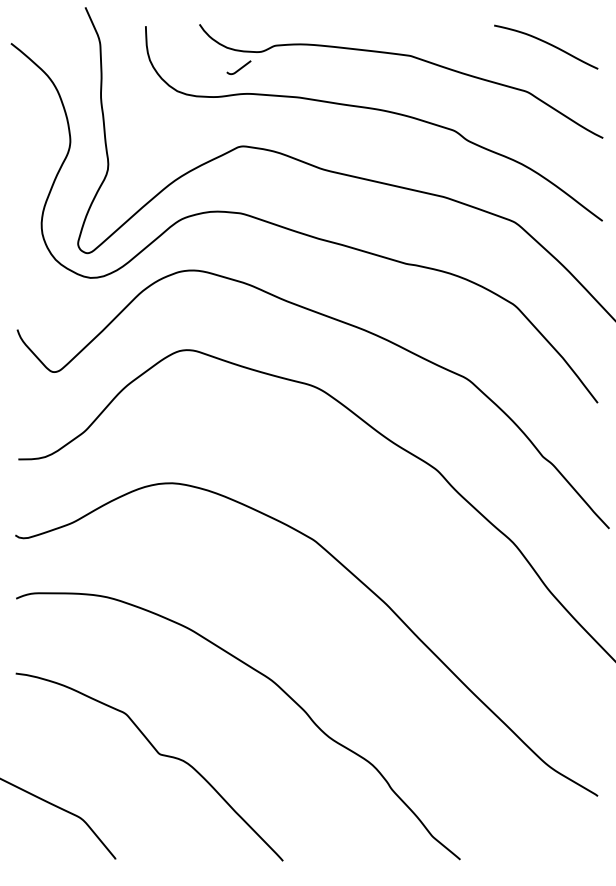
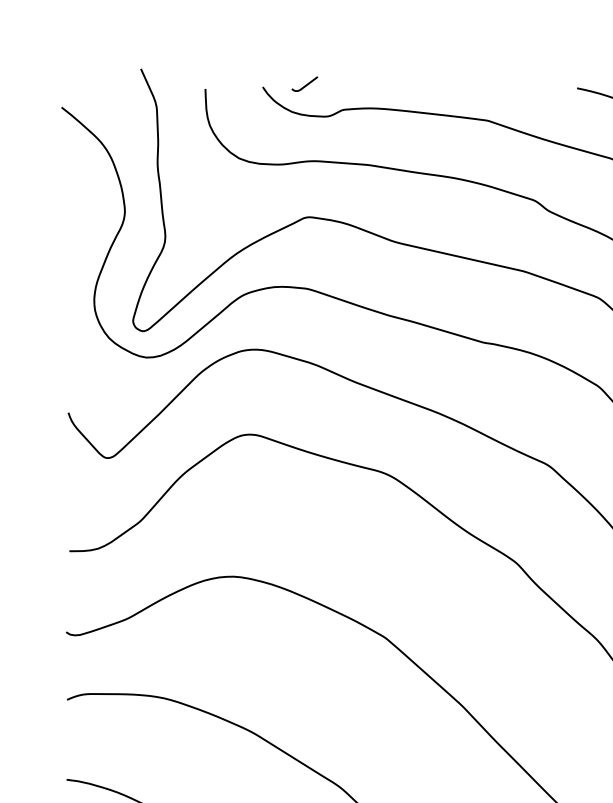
curve: (239, 68) -> (305, 85), moved

